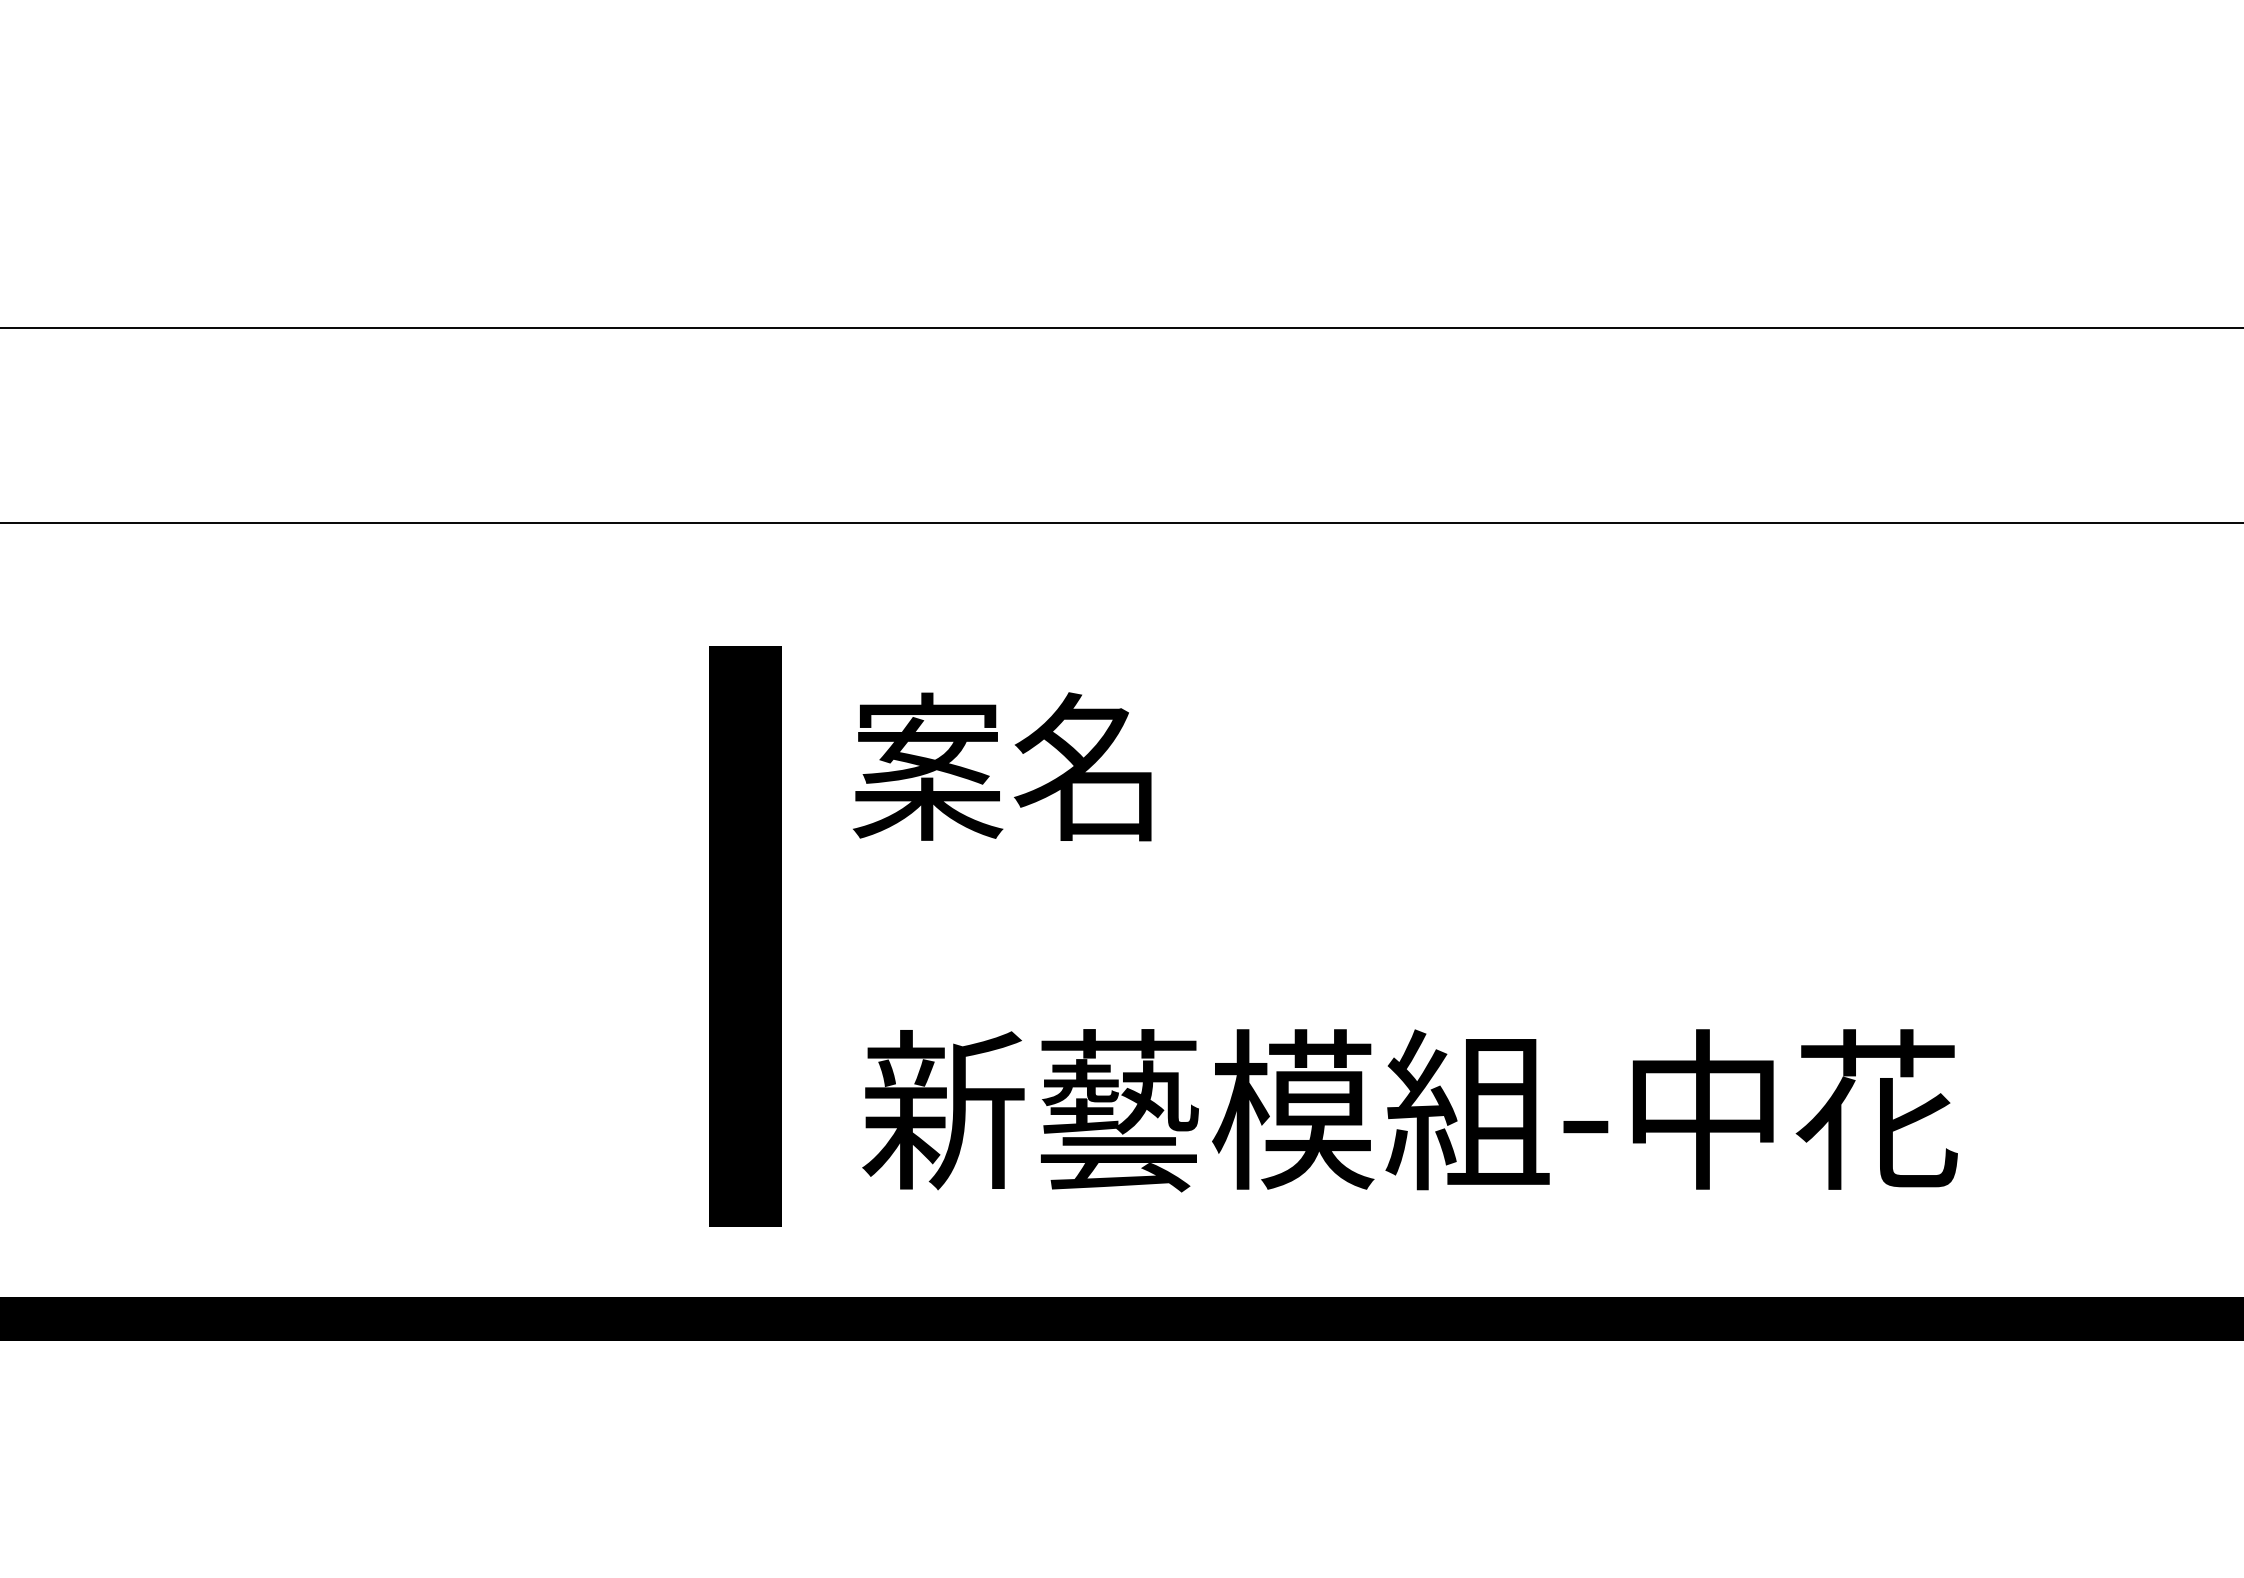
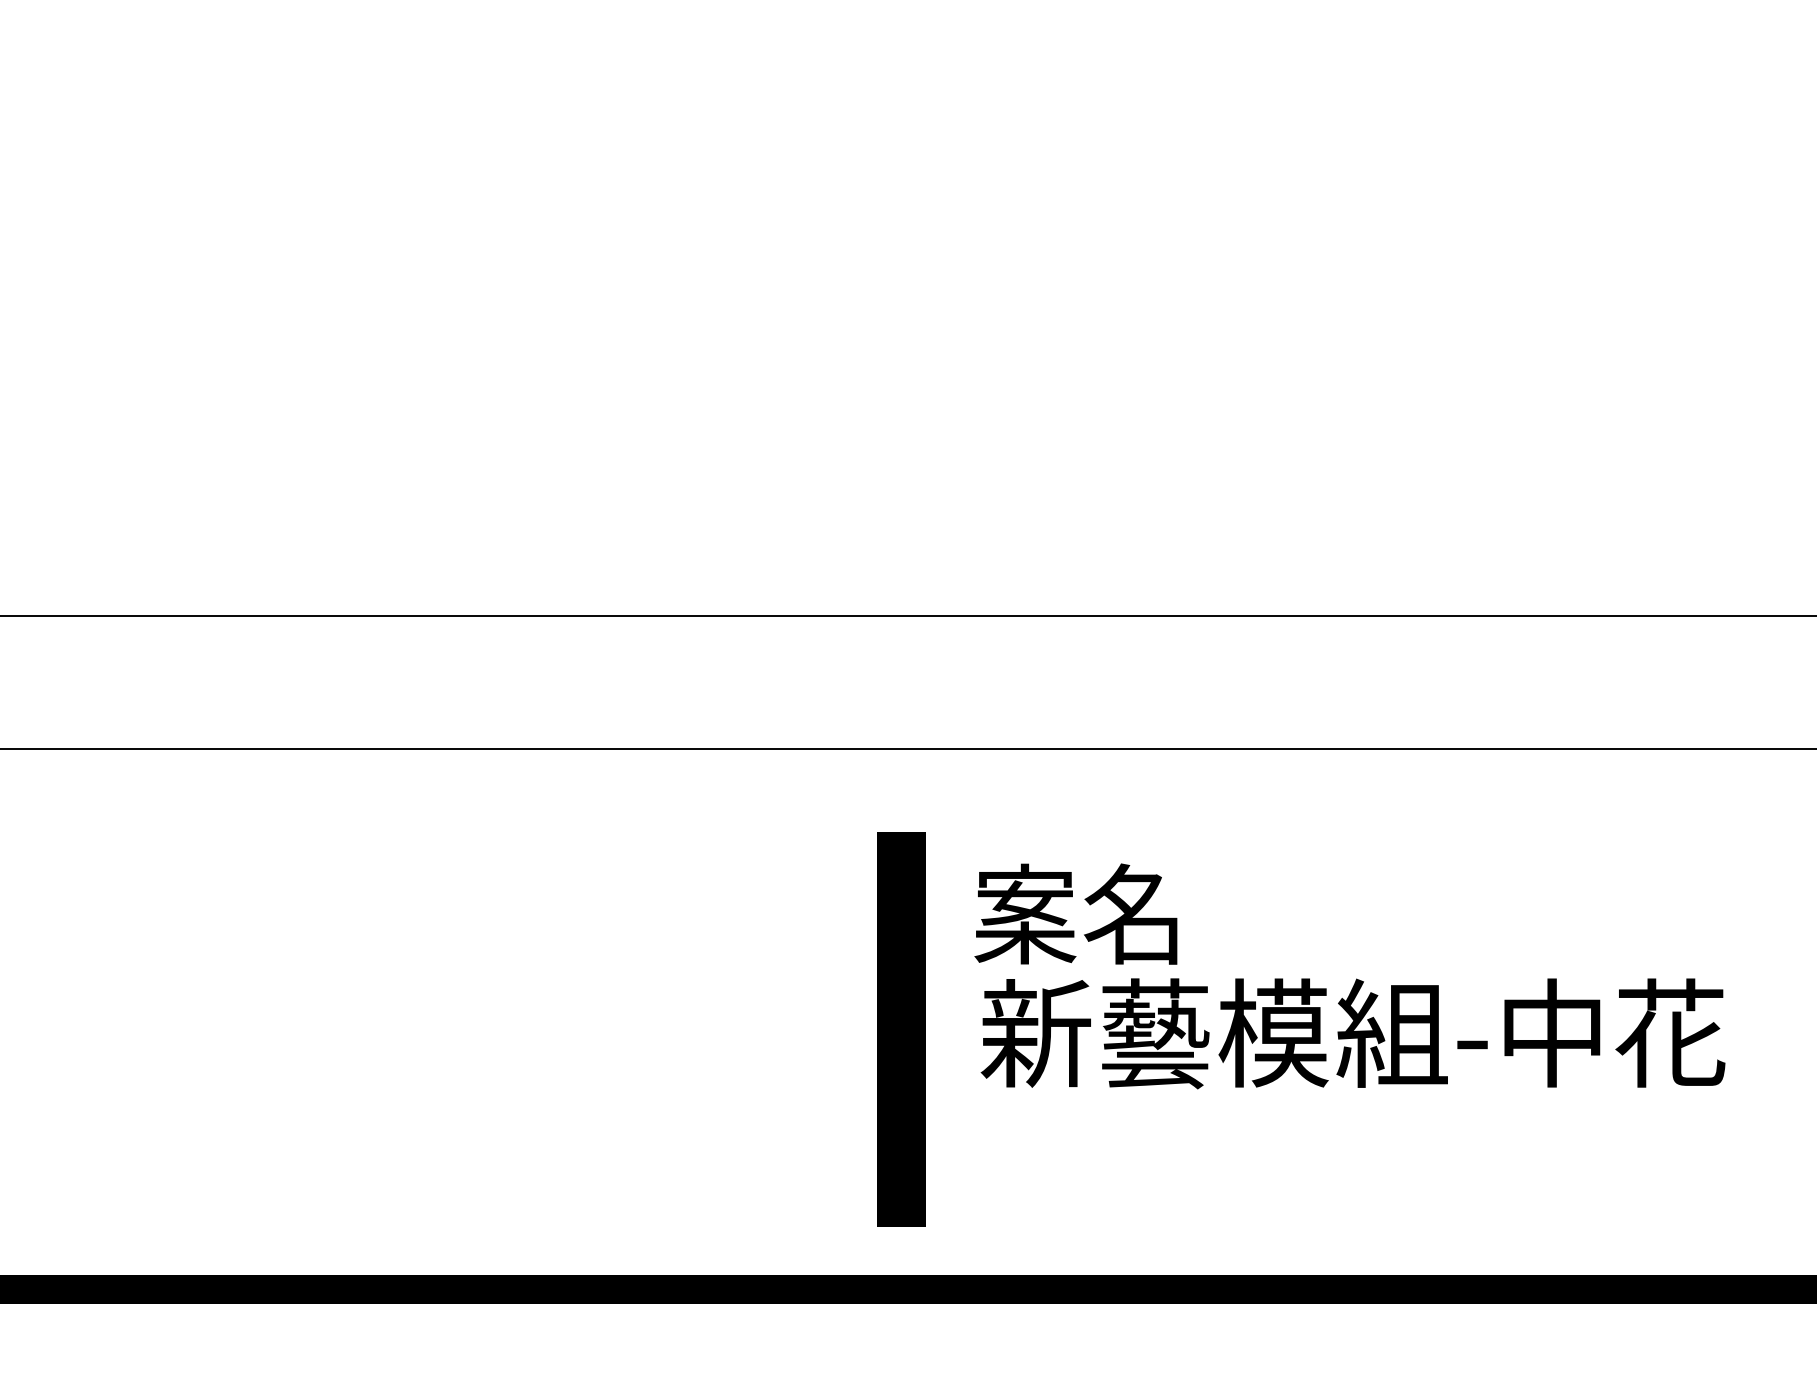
text: (1409, 1110) -> (1352, 1033), moved

